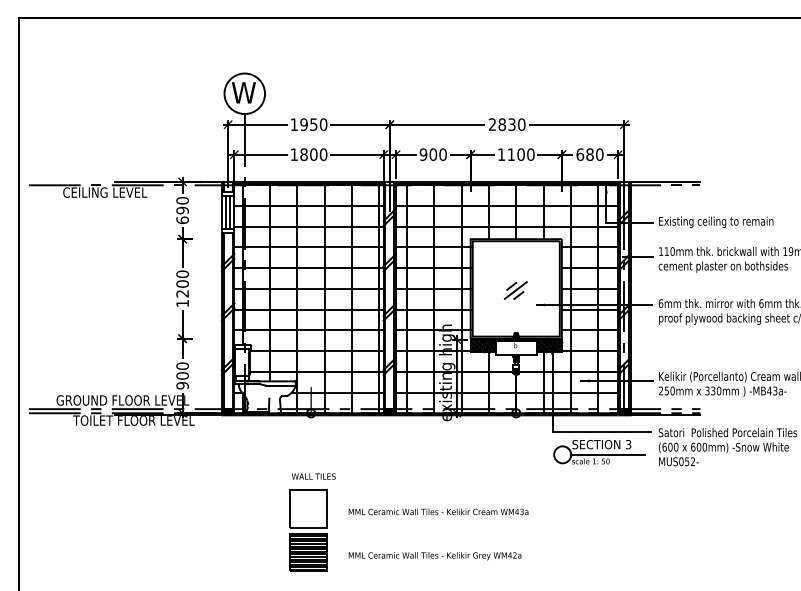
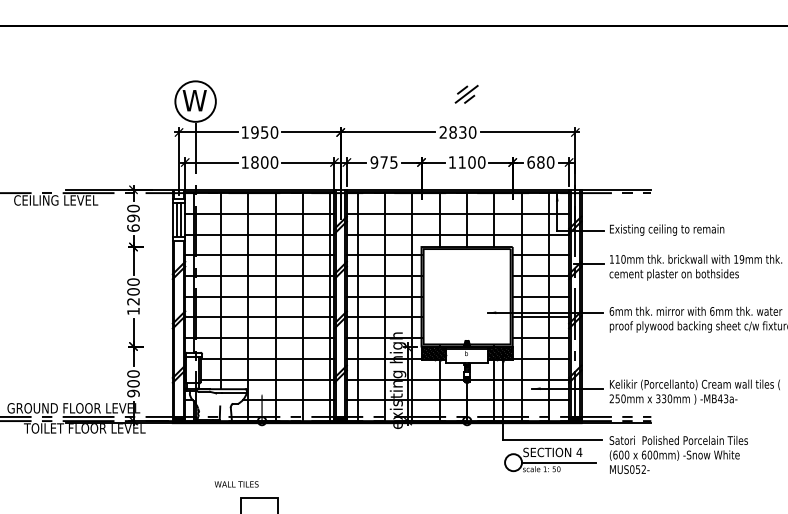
text: (437, 154) -> (388, 162), 900 -> 975
part: (515, 290) -> (466, 94), moved
text: (628, 444) -> (579, 452), 3 -> 4
text: (313, 476) -> (236, 484), moved

